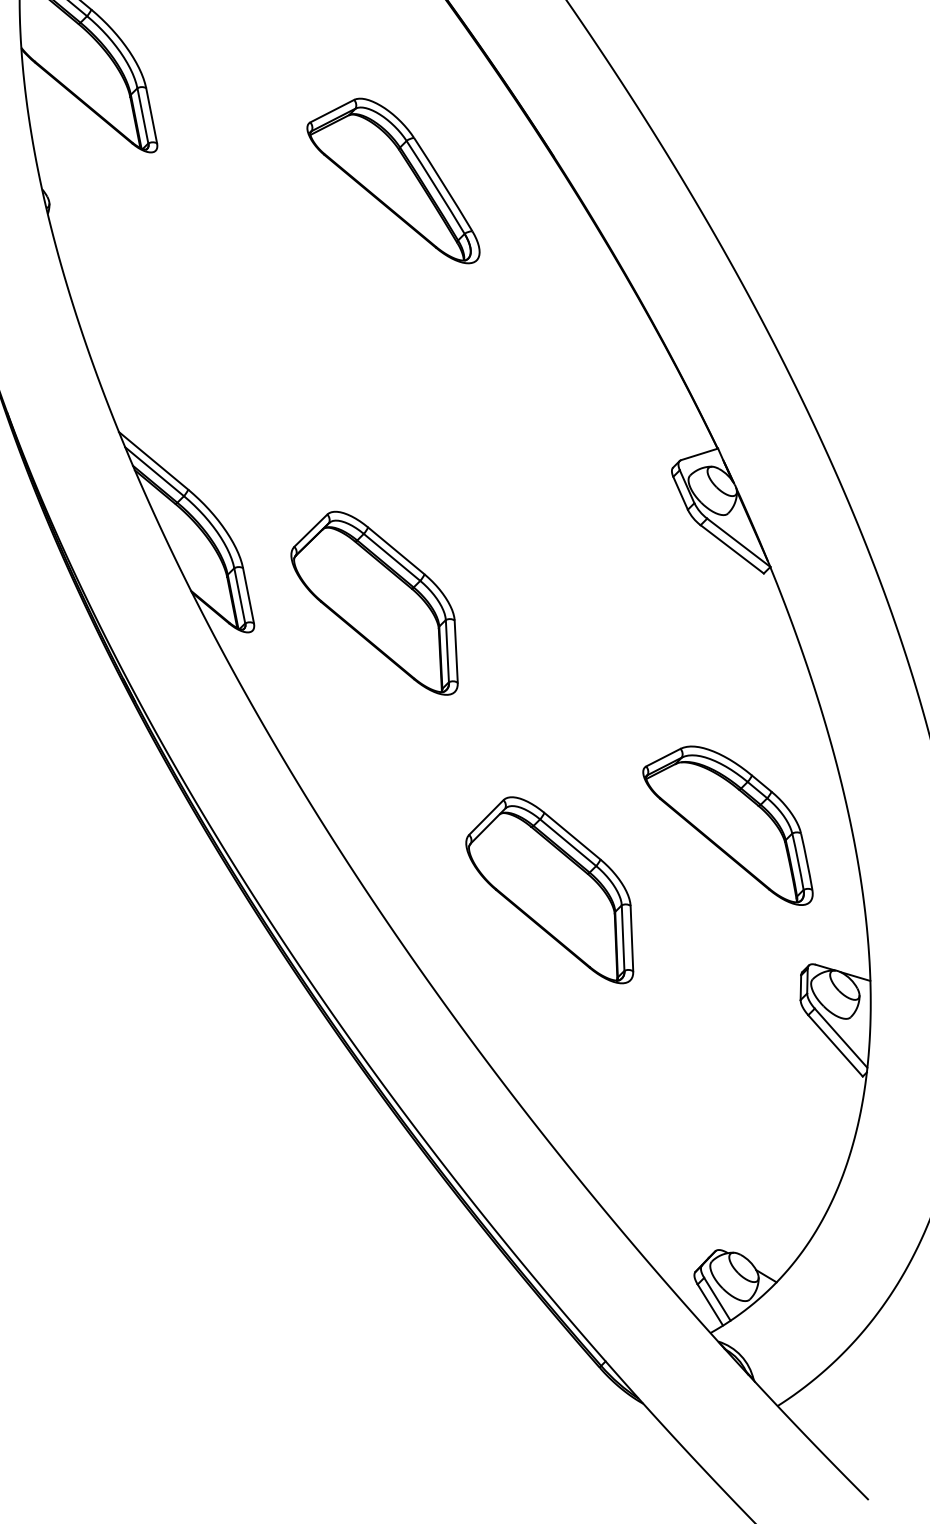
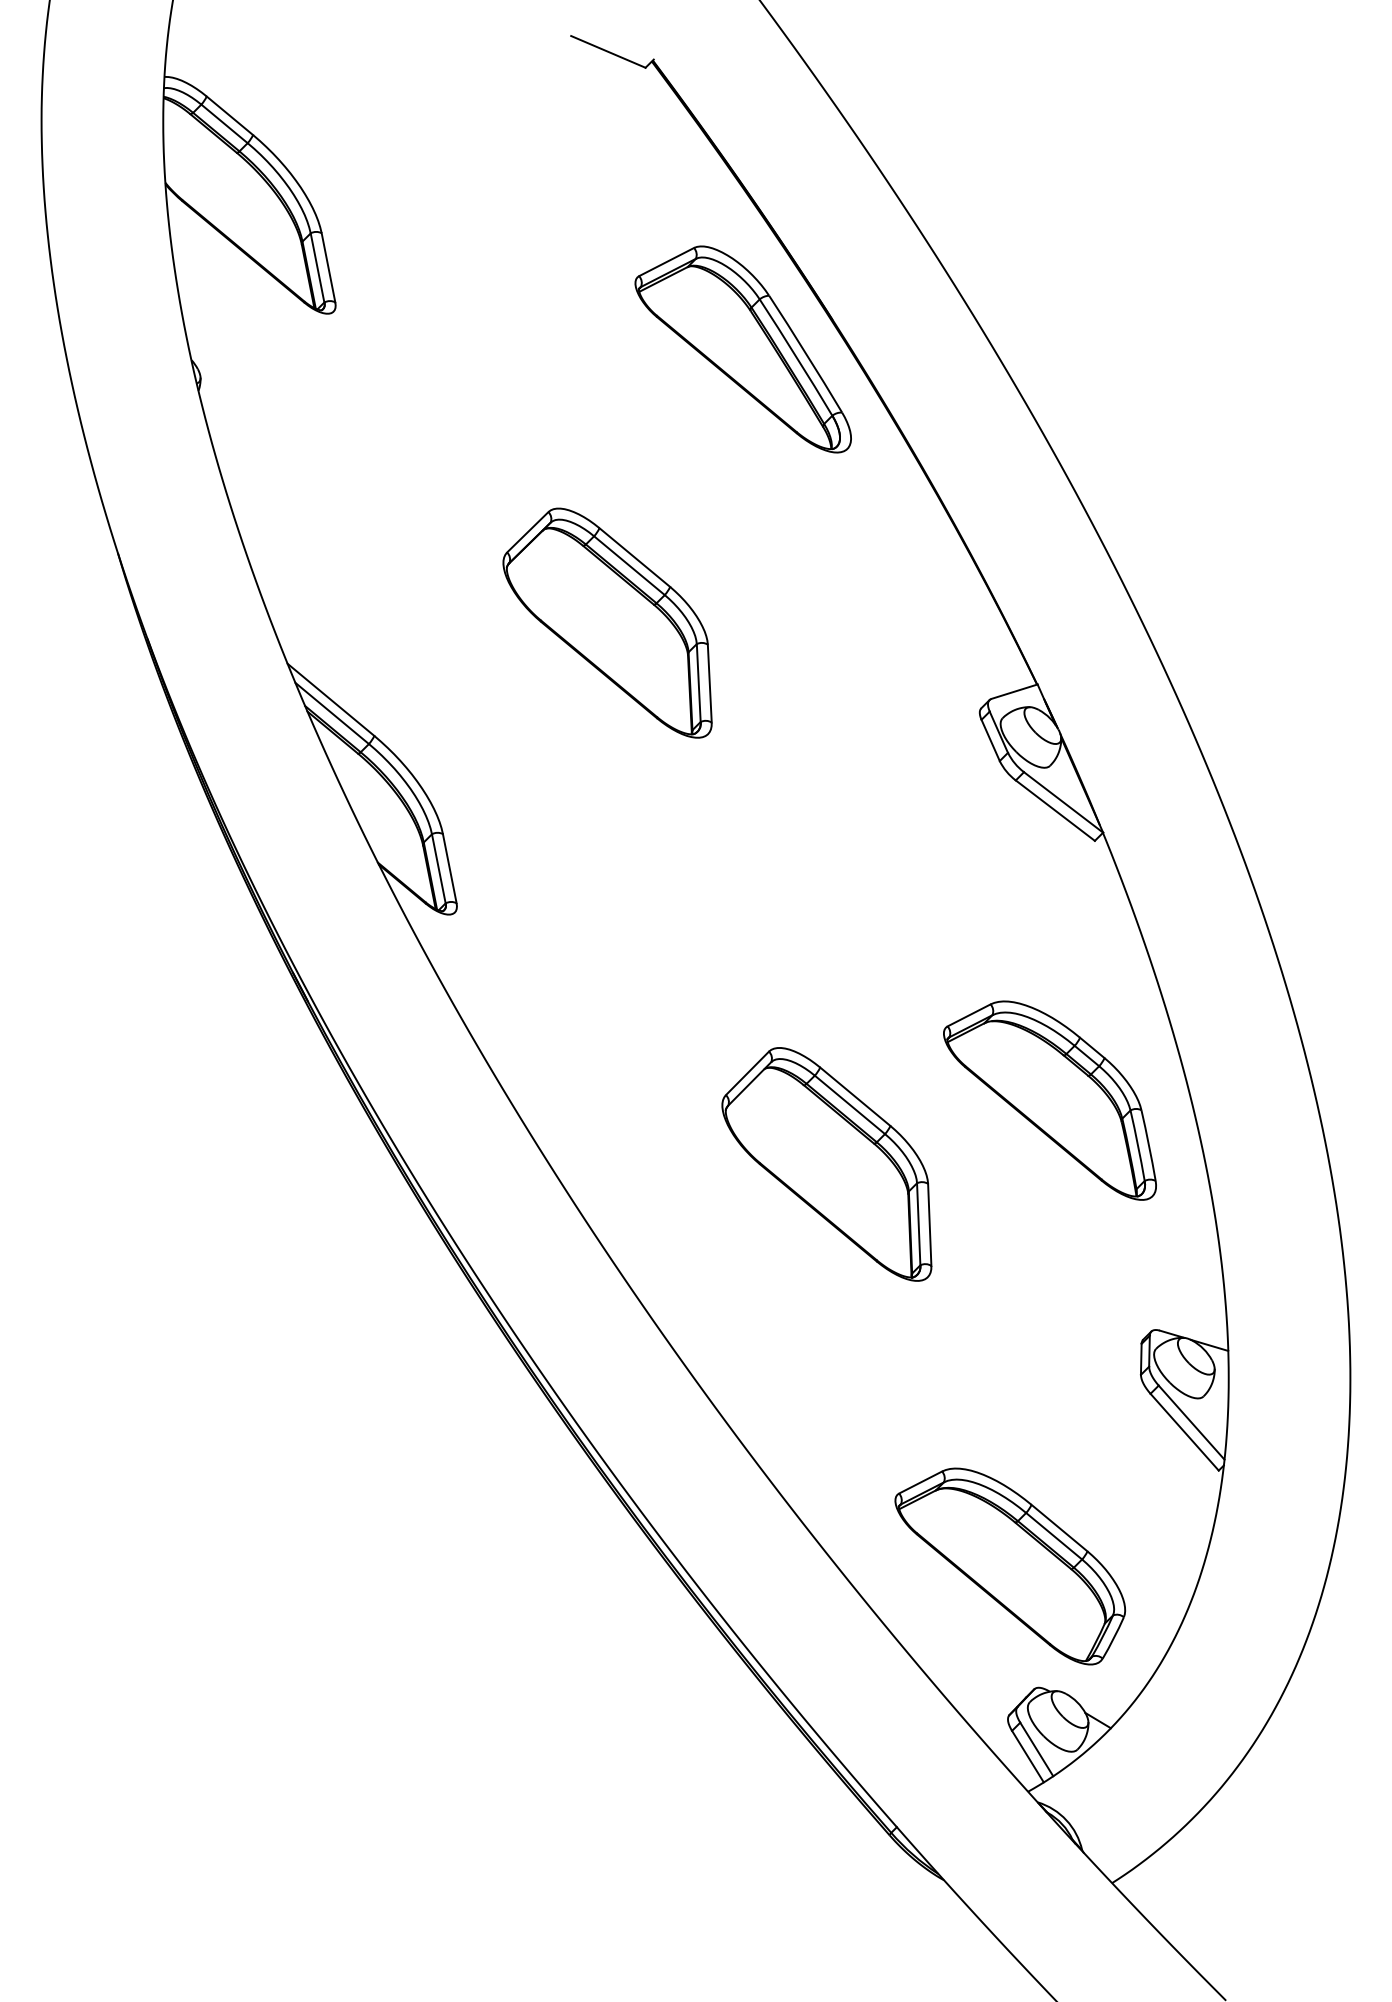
part: (392, 181) -> (742, 349), moved
part: (374, 602) -> (607, 622), moved
part: (727, 825) -> (1049, 1100), moved
part: (549, 890) -> (826, 1164), moved
part: (696, 1153) -> (1010, 1566), added

